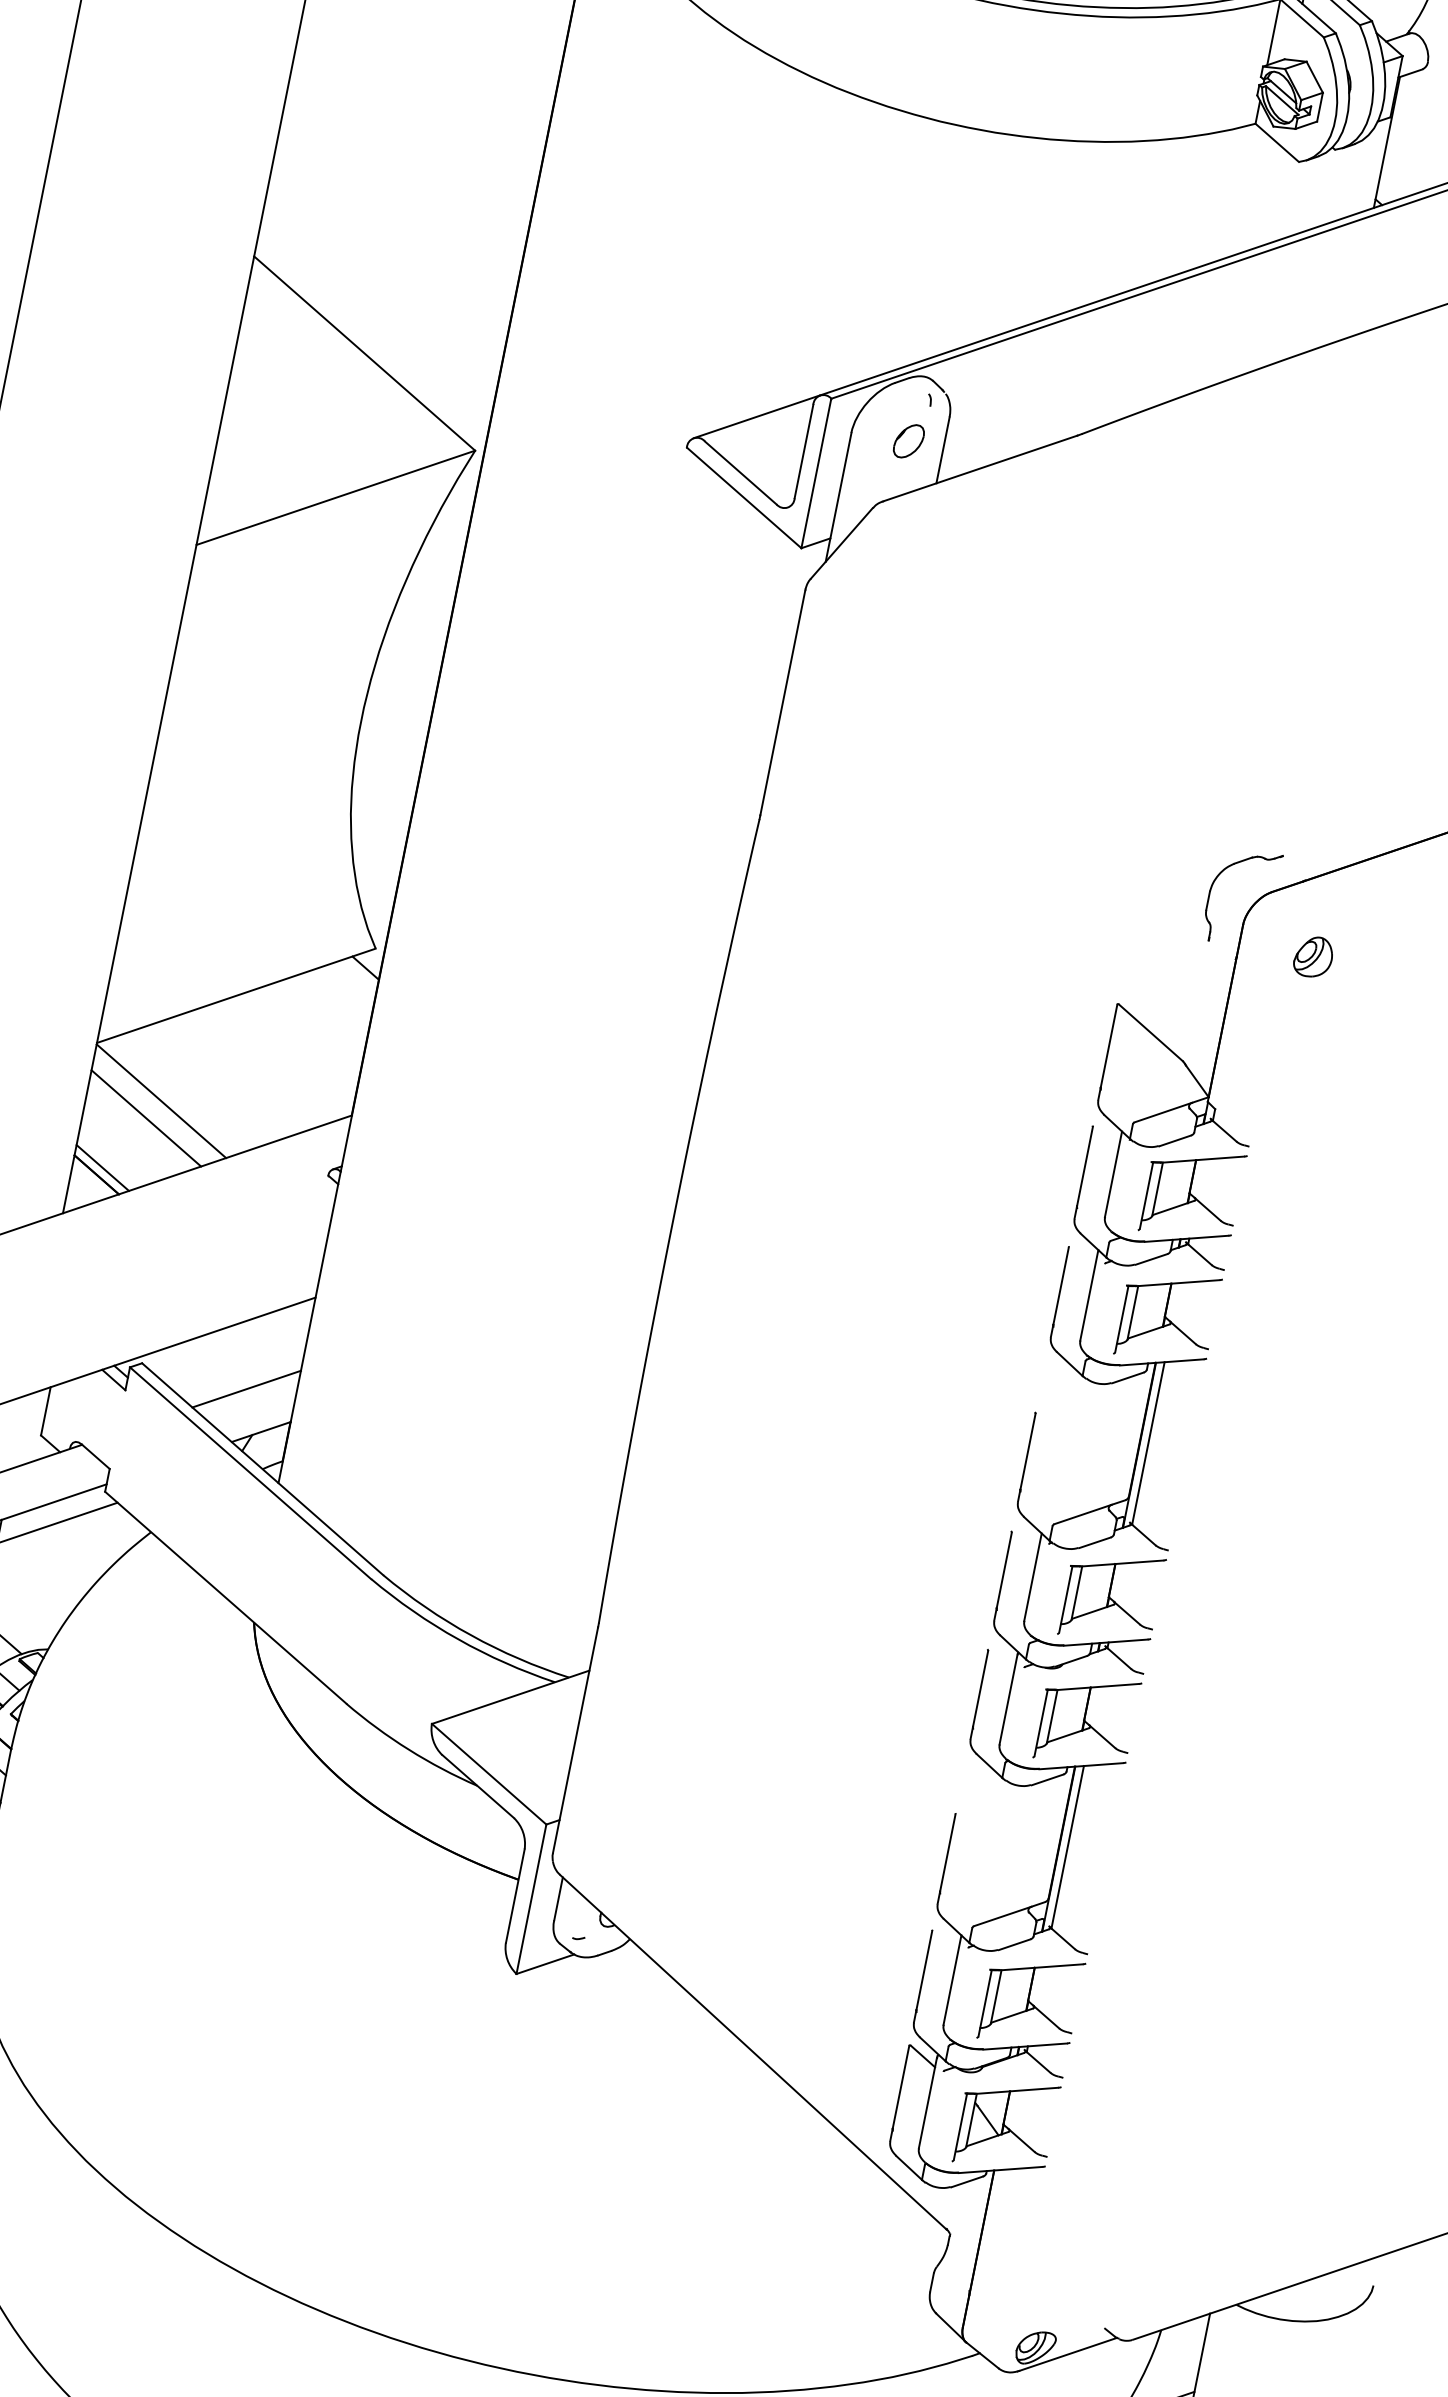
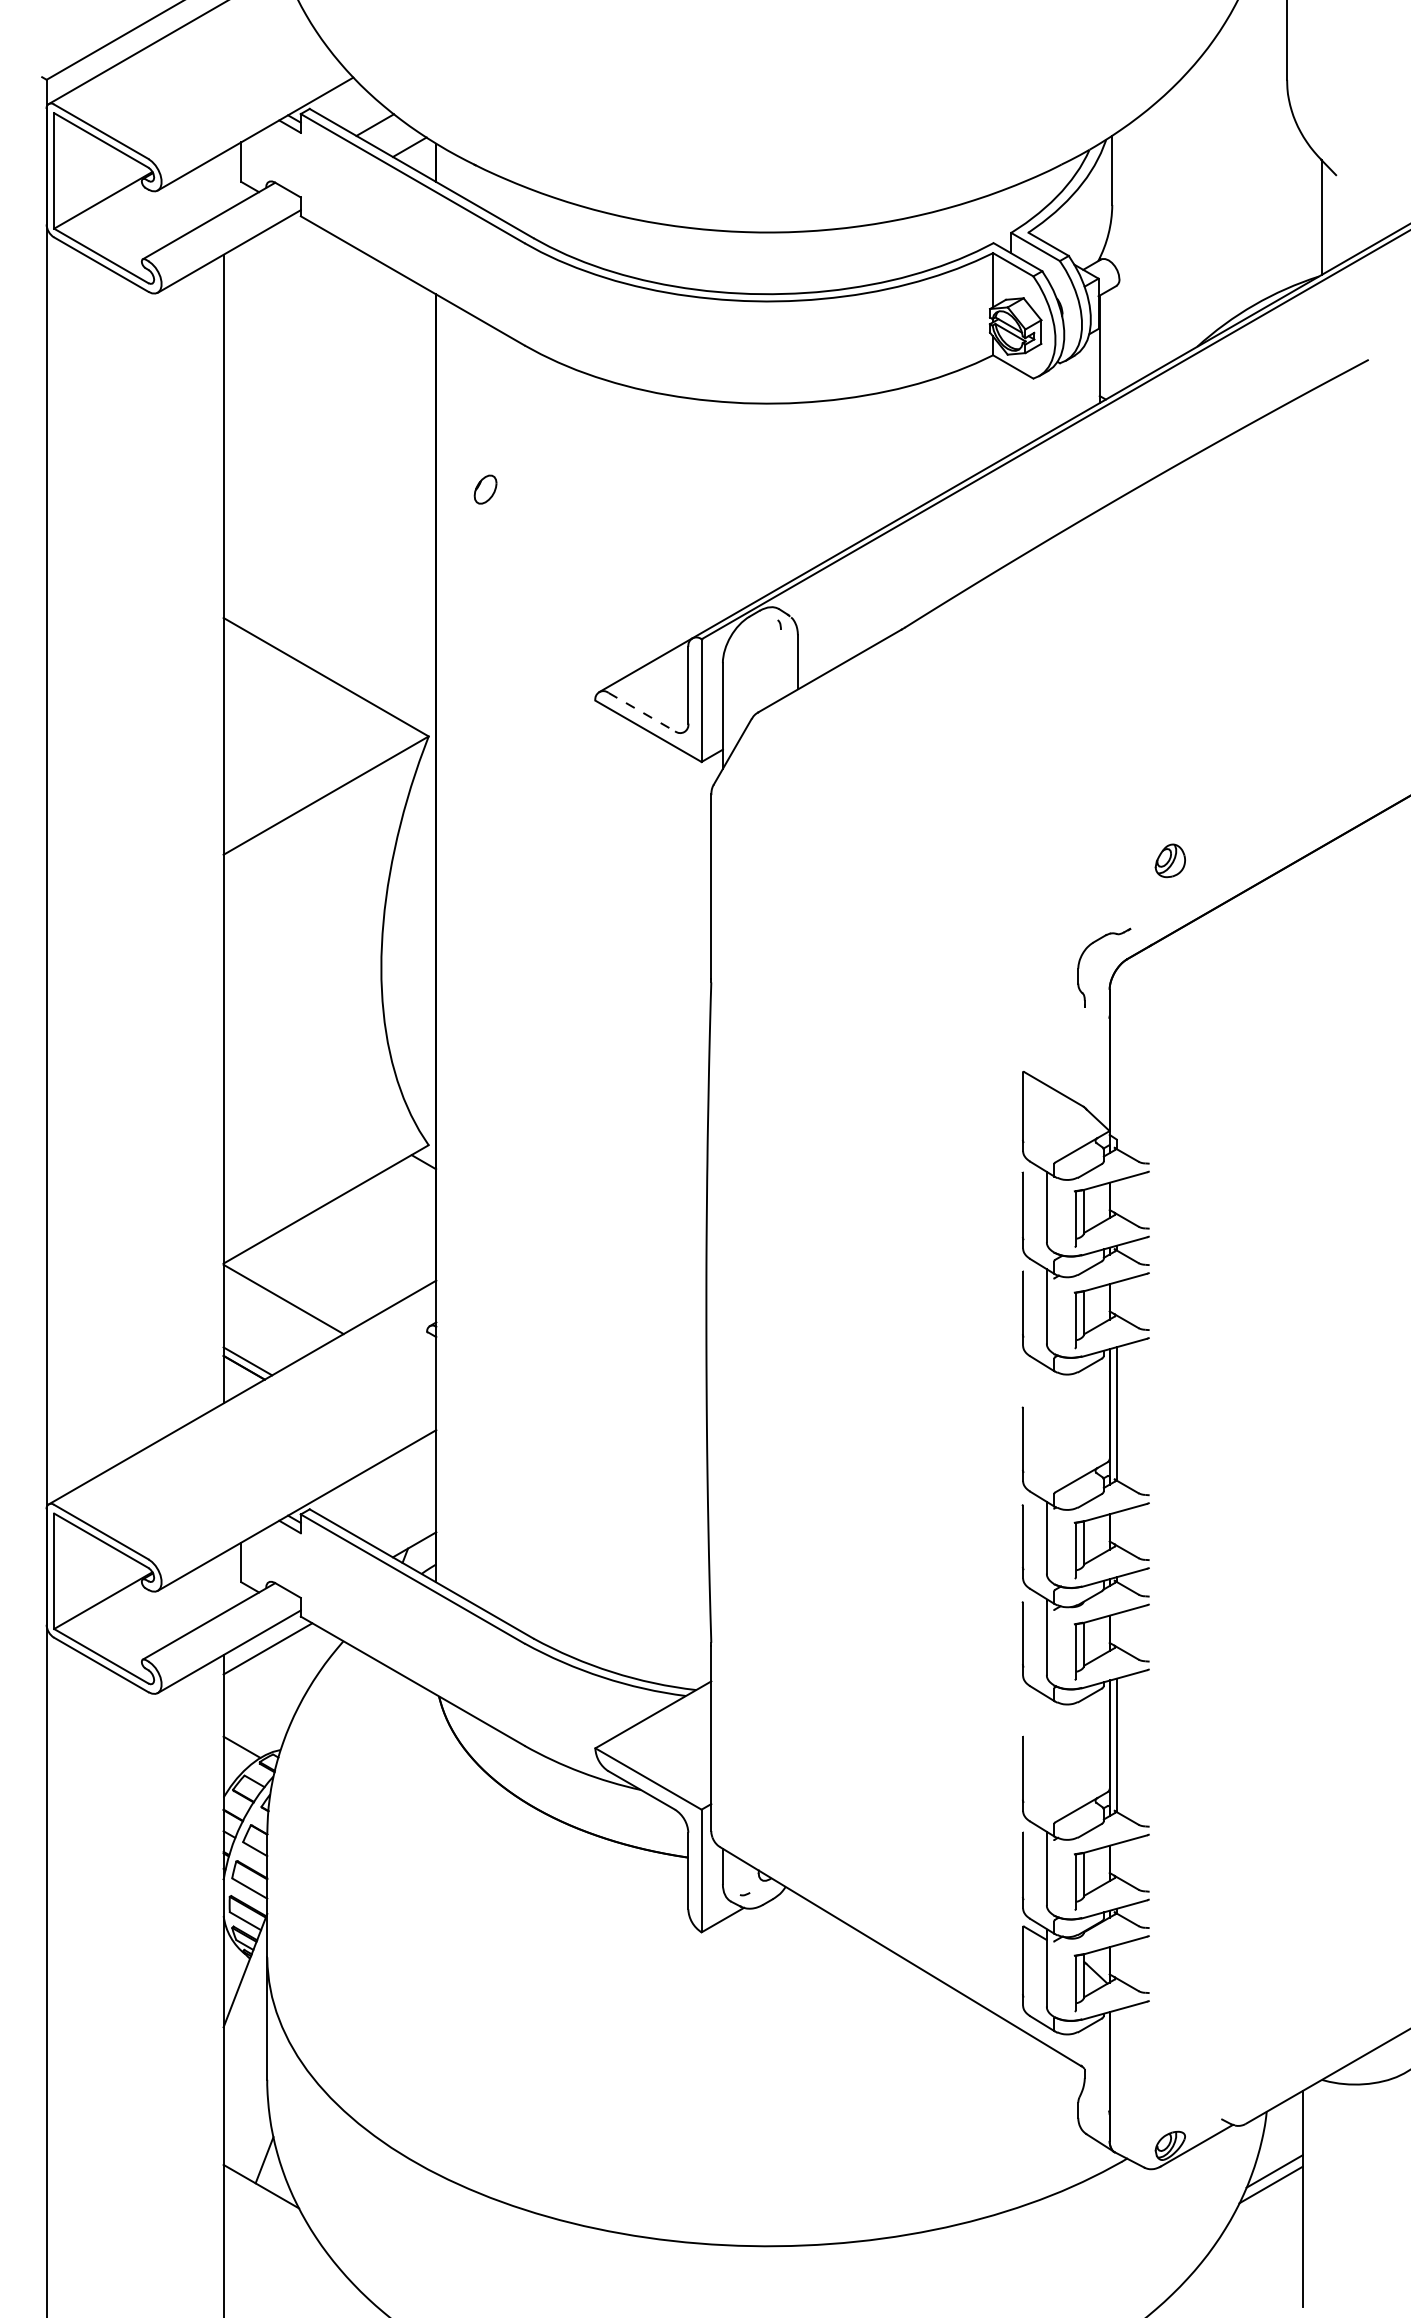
part: (908, 441) -> (485, 489), moved
line: (741, 473) -> (642, 712), solid -> dashed
part: (1312, 956) -> (1169, 860), moved
line: (146, 1118) -> (274, 1315), removed
line: (246, 1389) -> (396, 1513), removed

